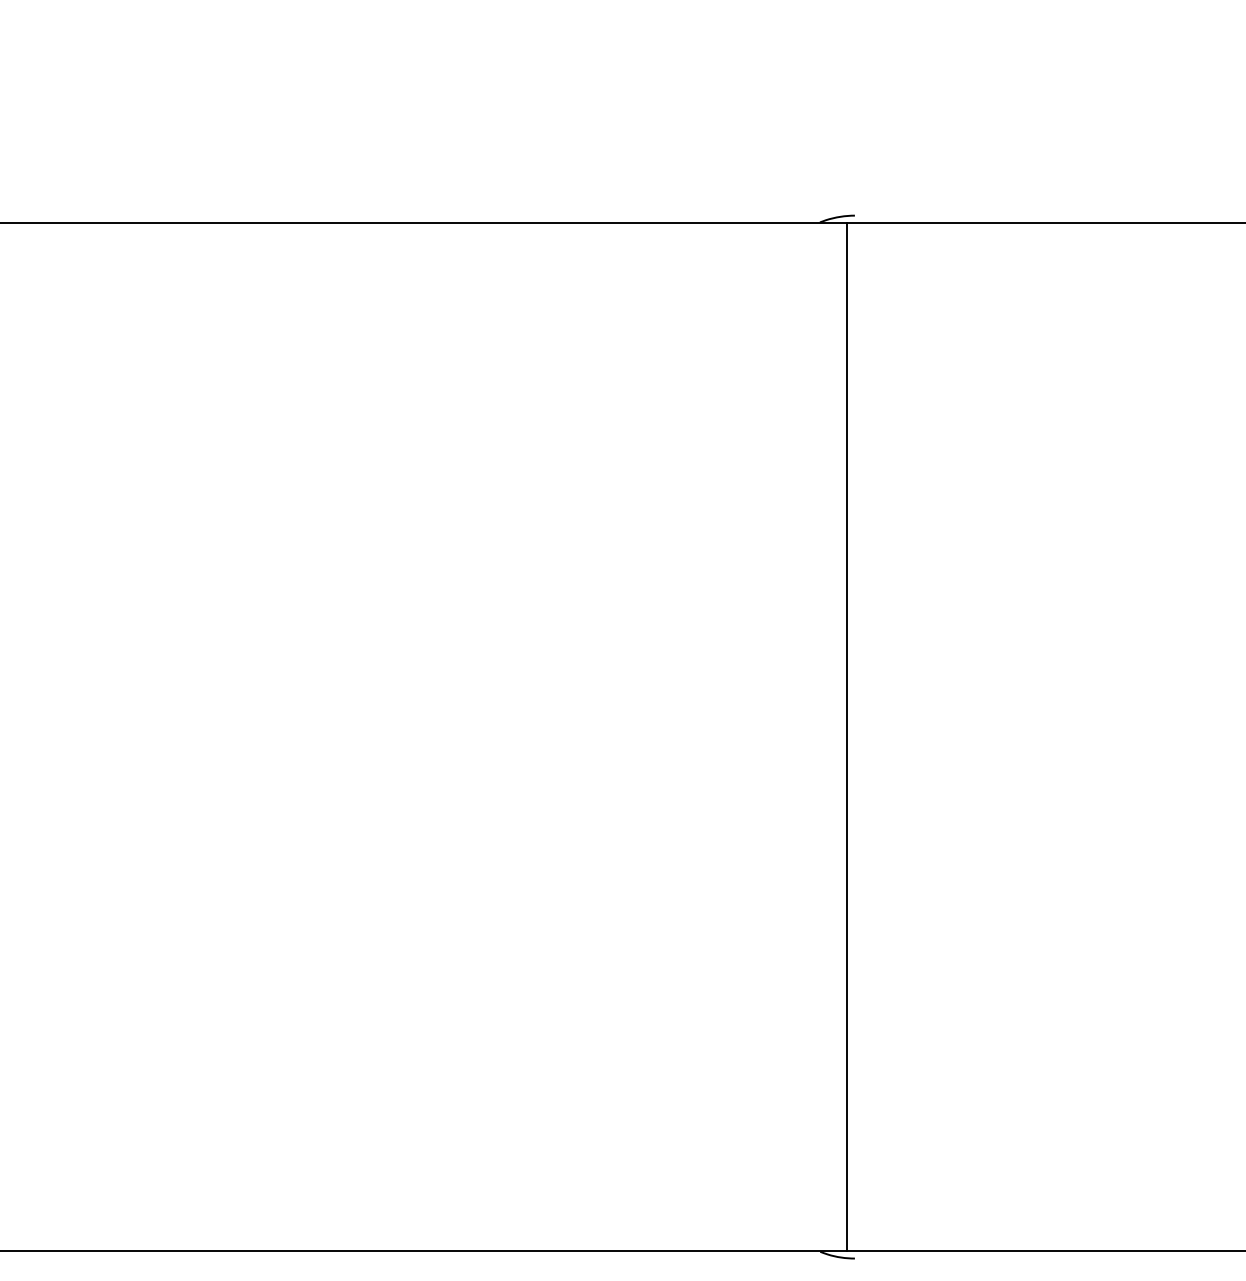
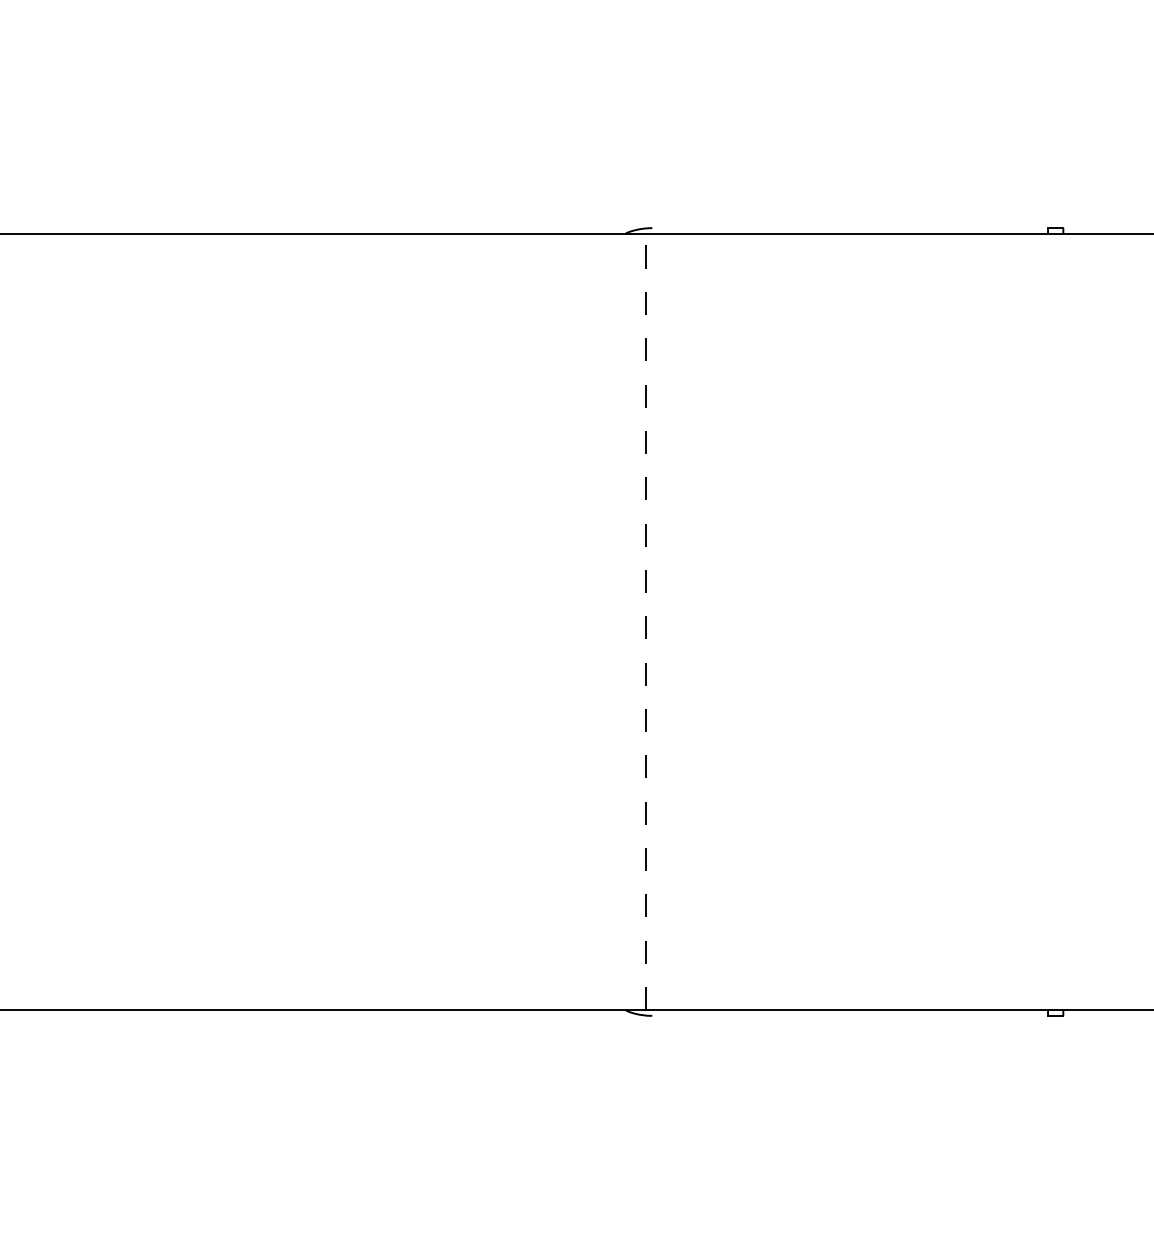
line: (847, 736) -> (646, 621), solid -> dashed

